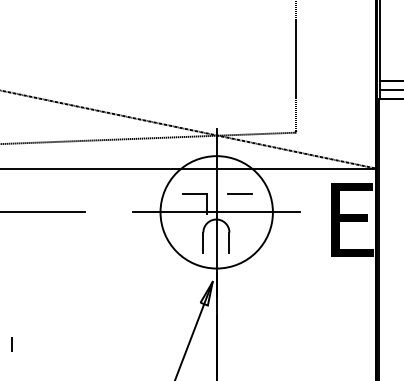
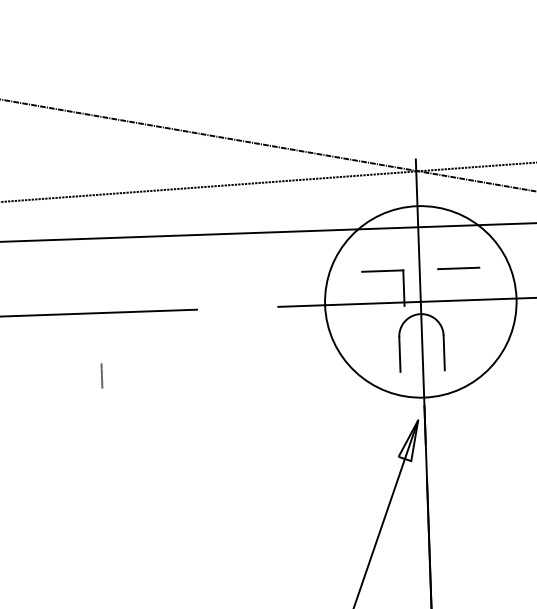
line: (11, 344) -> (100, 376), moved

